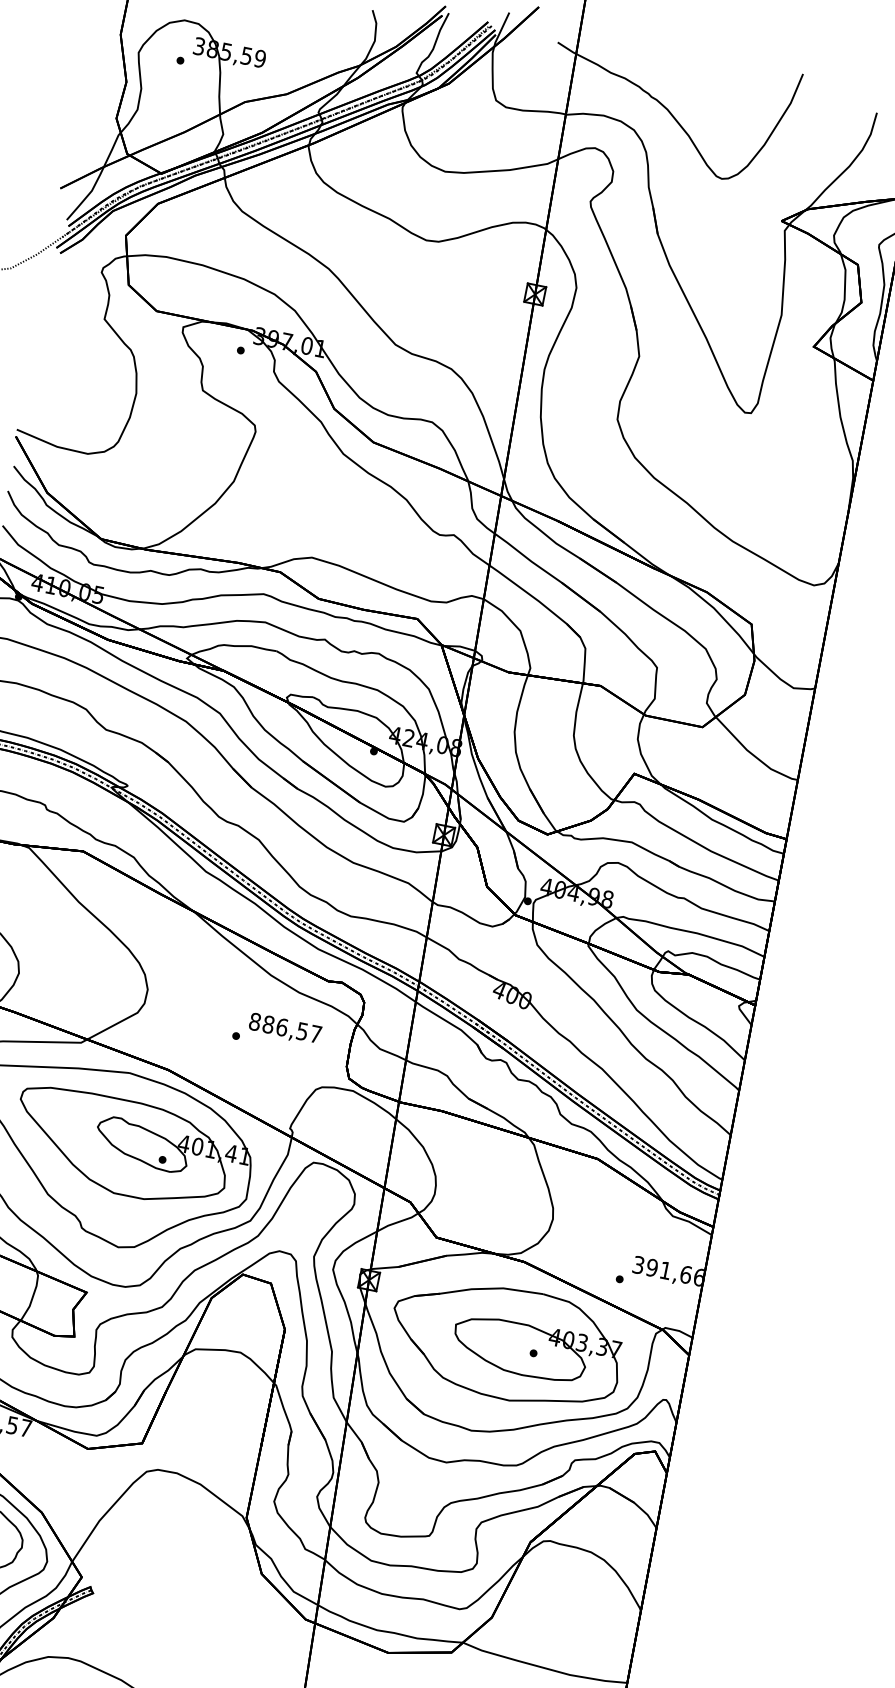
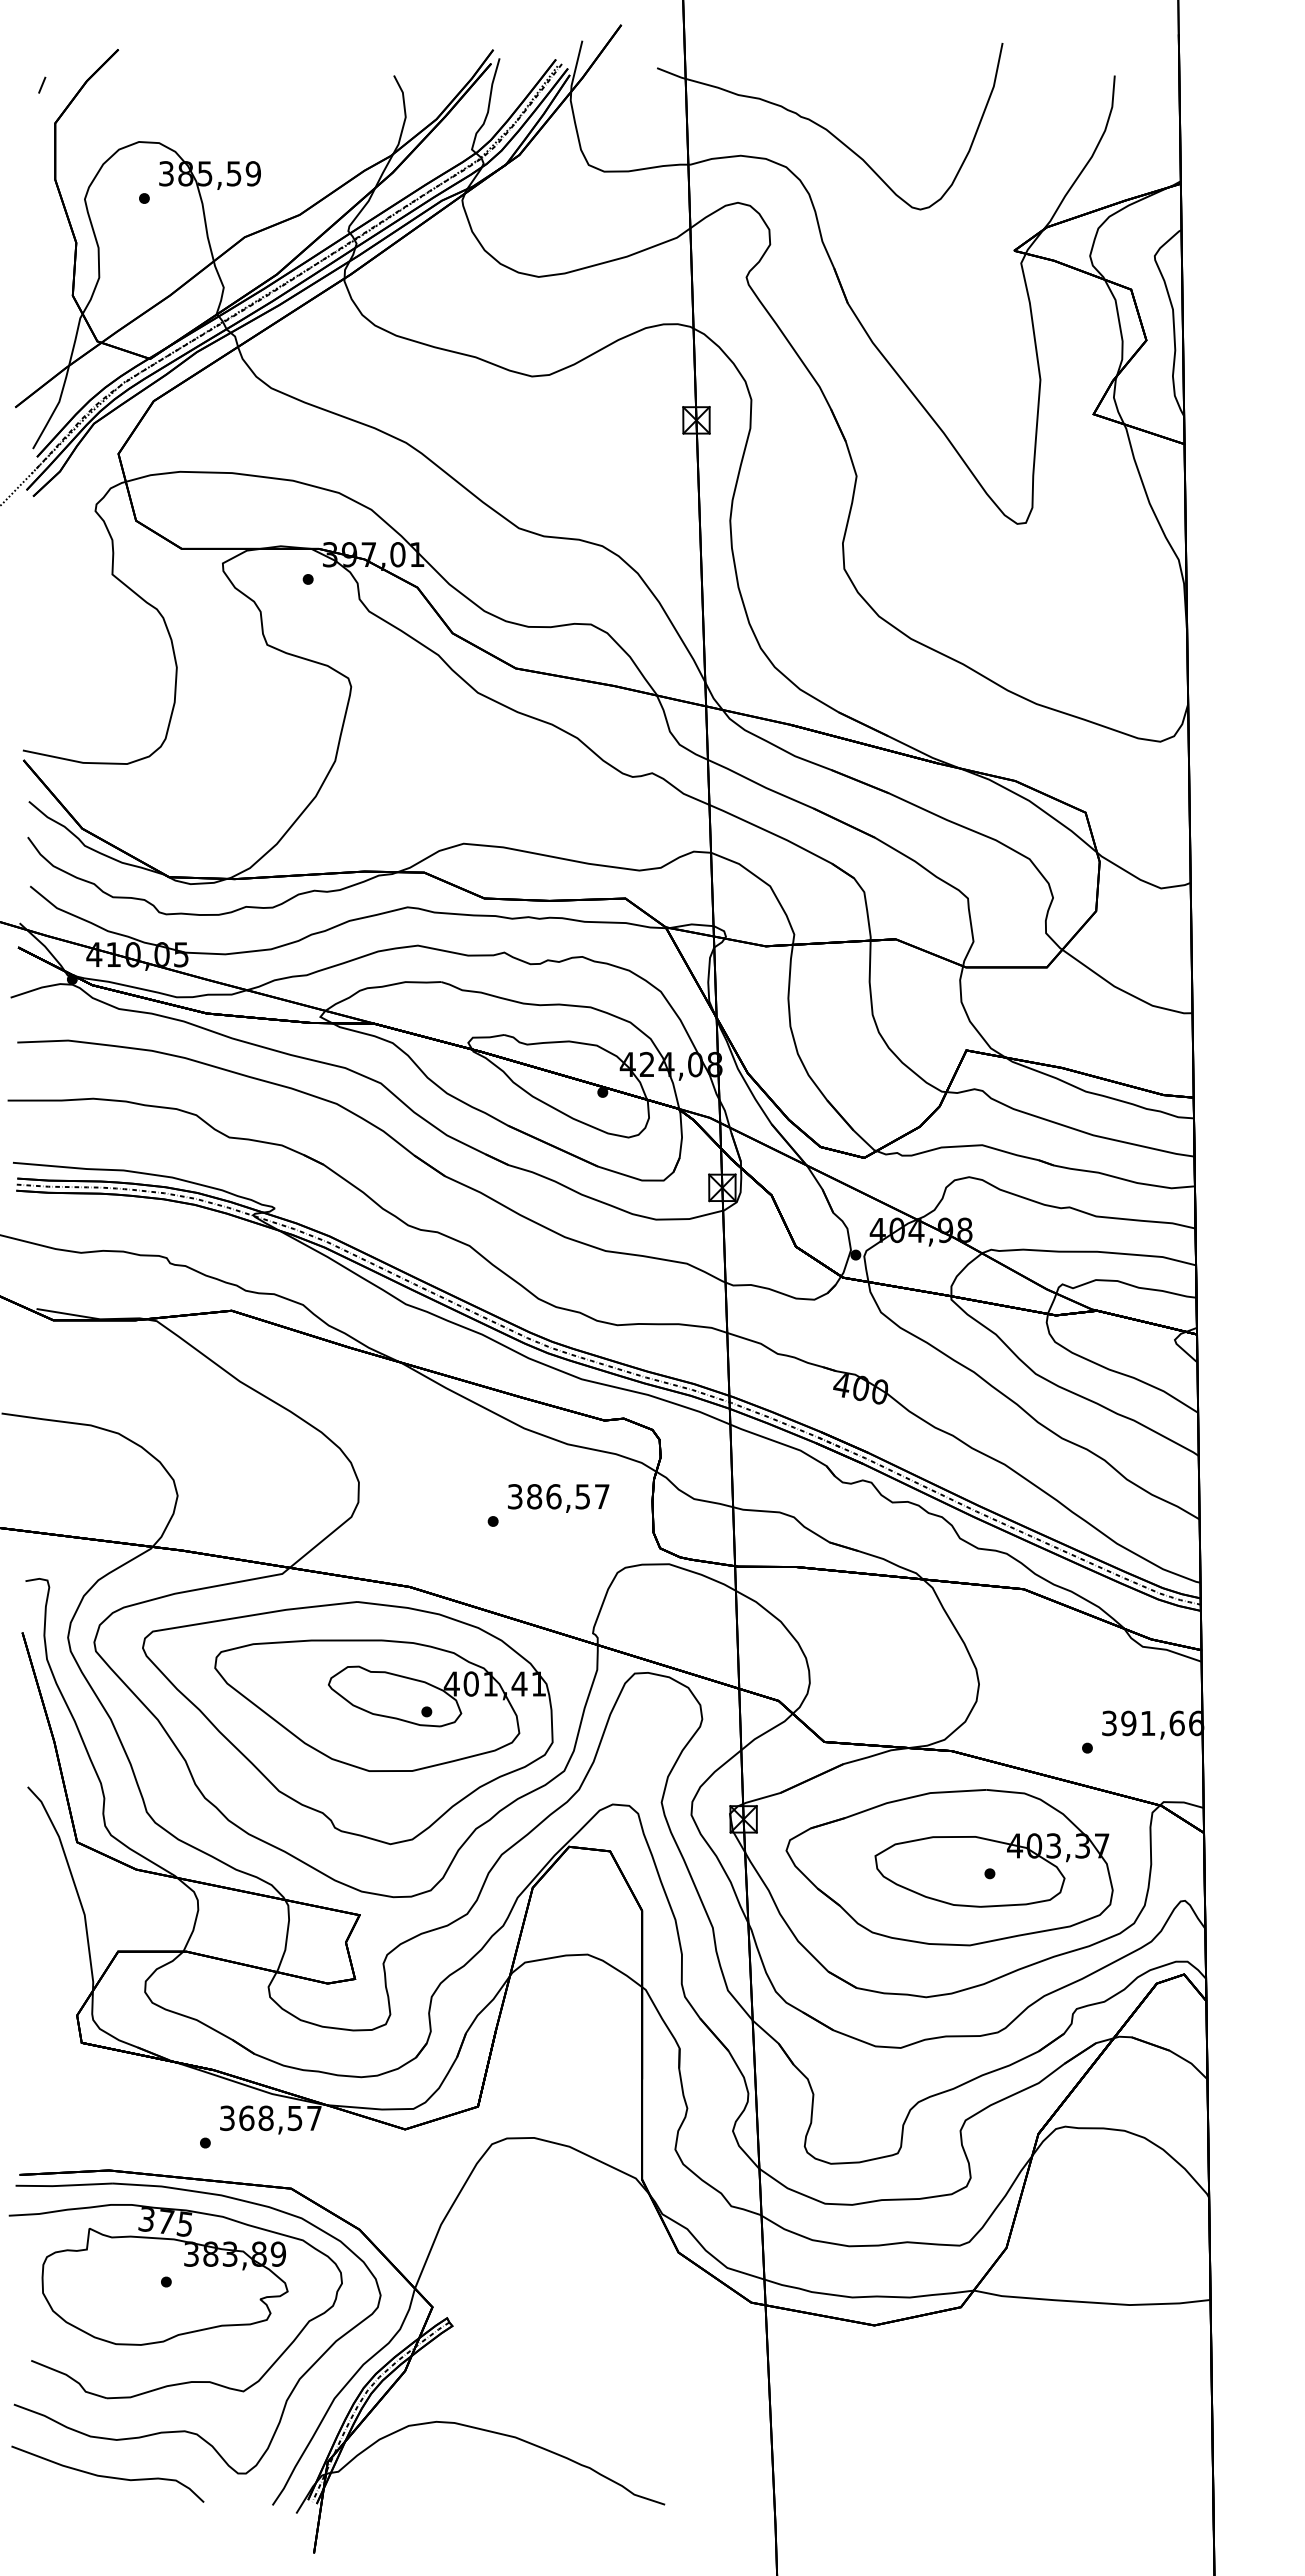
text: (254, 1021) -> (514, 1496), 886,57 -> 386,57

